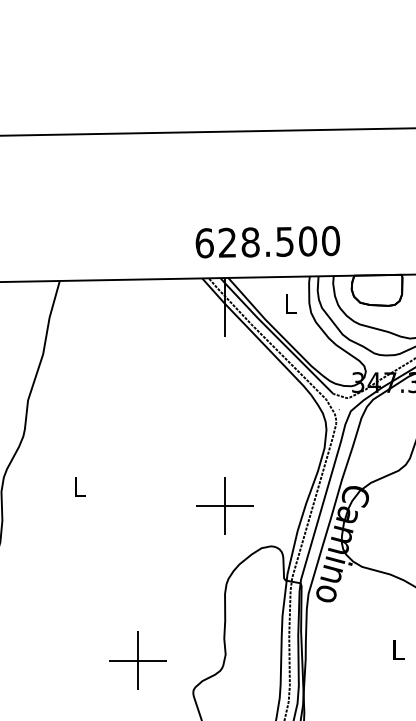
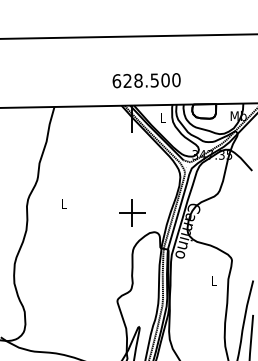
text: (267, 241) -> (146, 80), moved
part: (138, 659) -> (91, 285), removed

